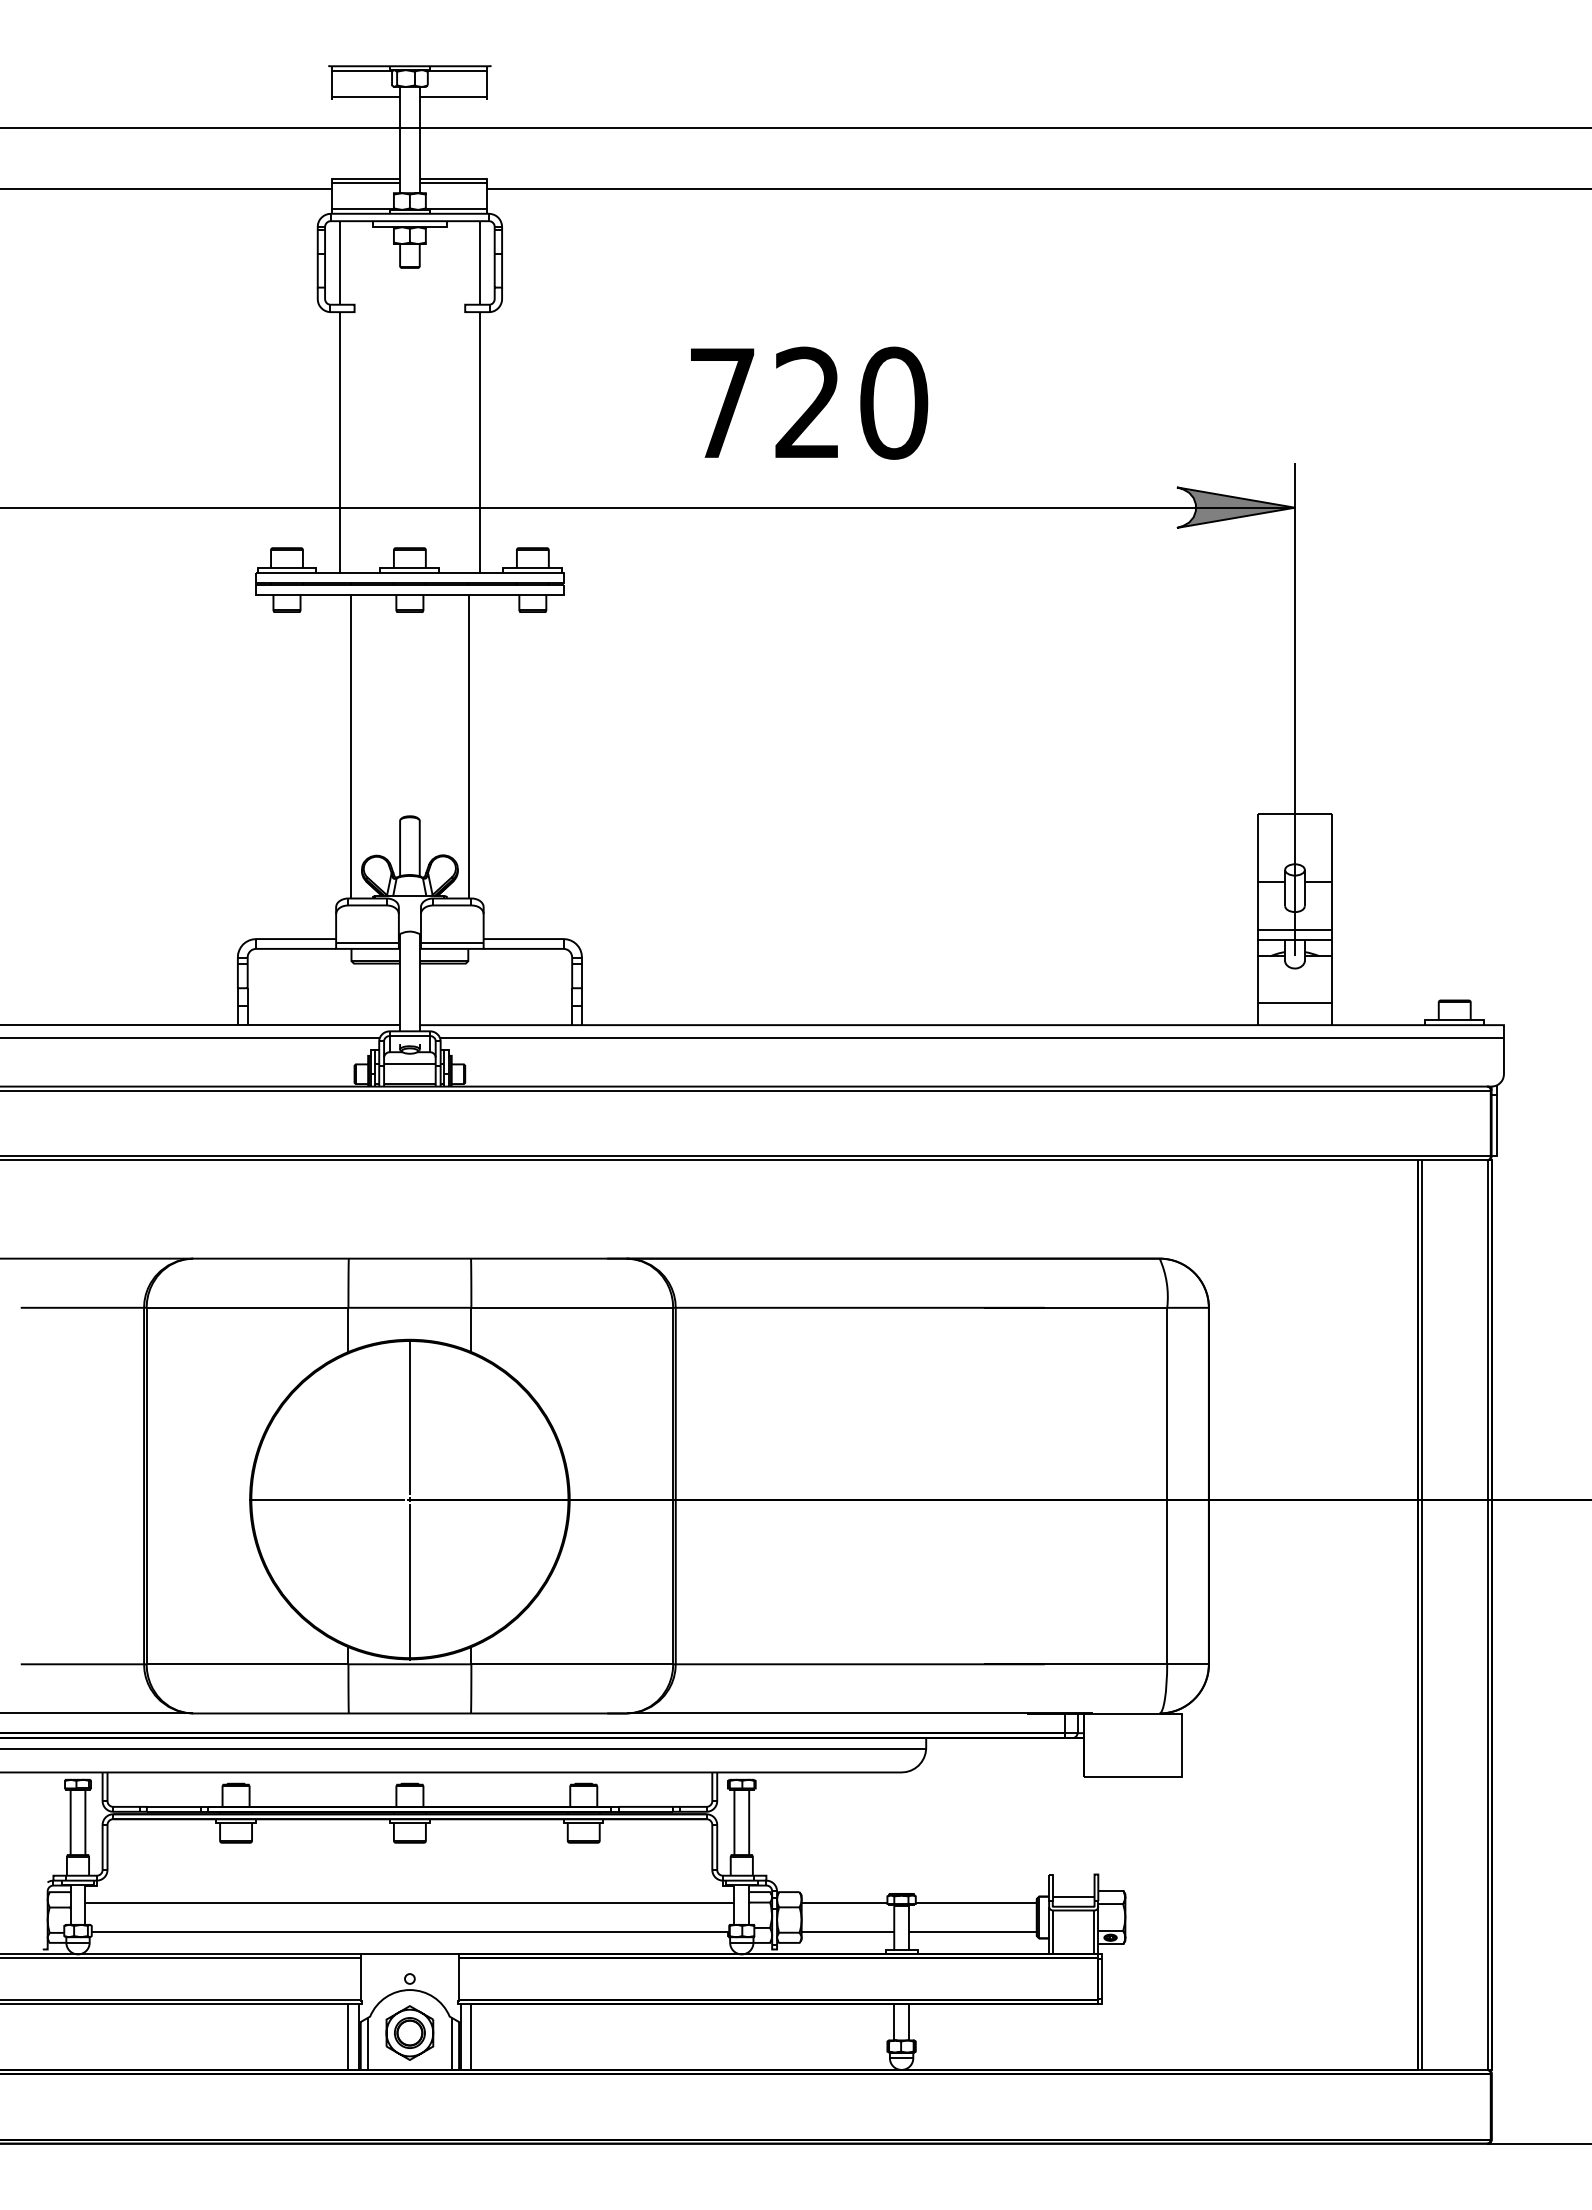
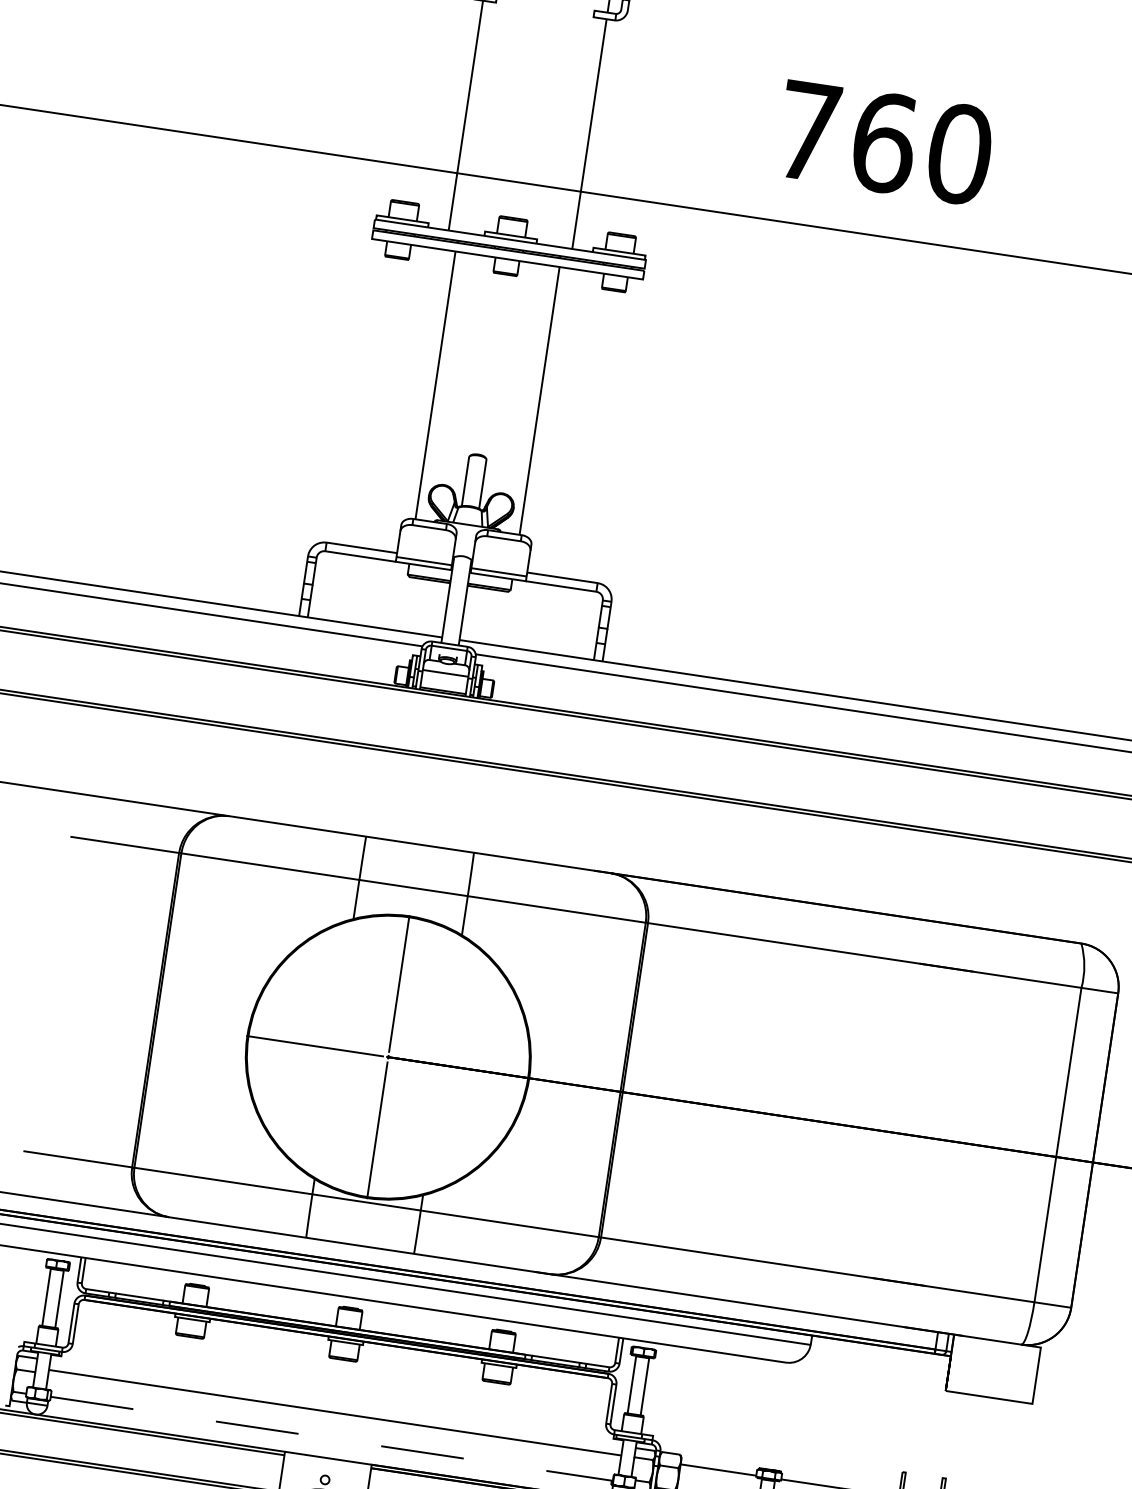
text: (808, 402) -> (884, 142), 720 -> 760
line: (410, 1932) -> (331, 1439), solid -> dashed

